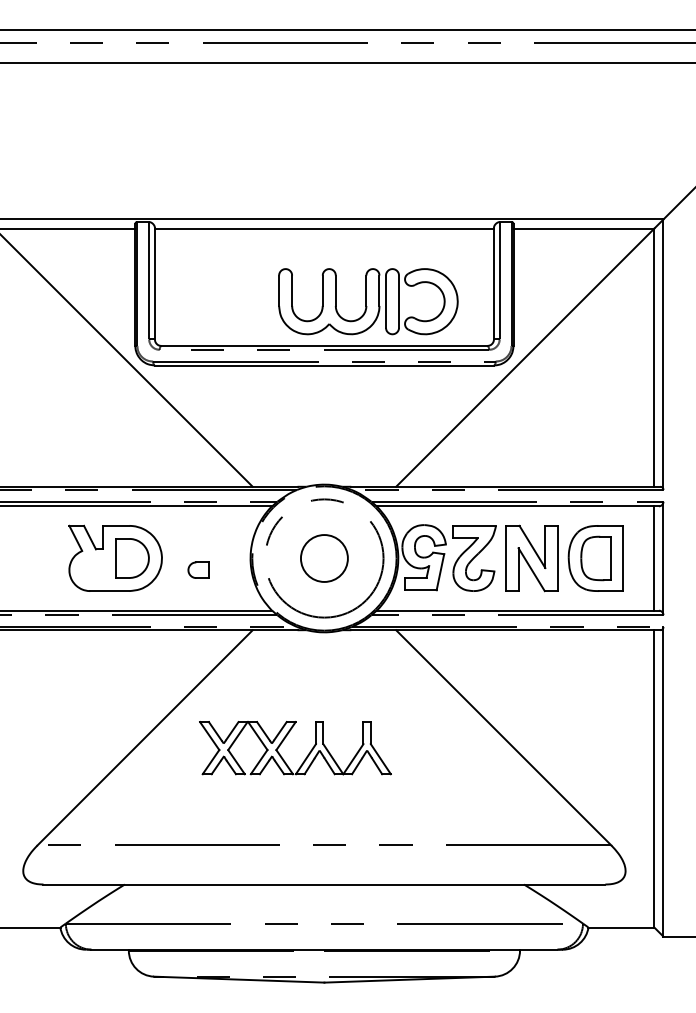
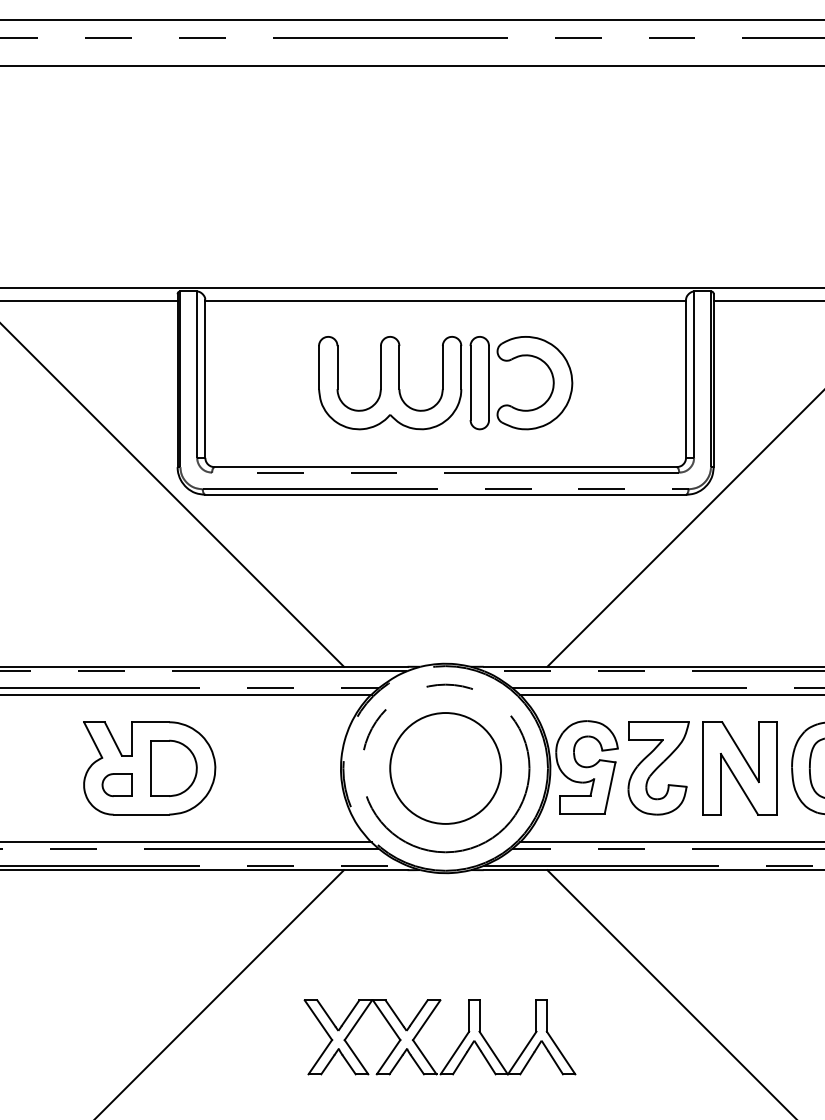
part: (368, 301) -> (445, 382), moved
circle: (324, 558) -> (445, 768), size x1.67
part: (198, 569) -> (116, 784), moved
part: (307, 754) -> (457, 1046), moved

